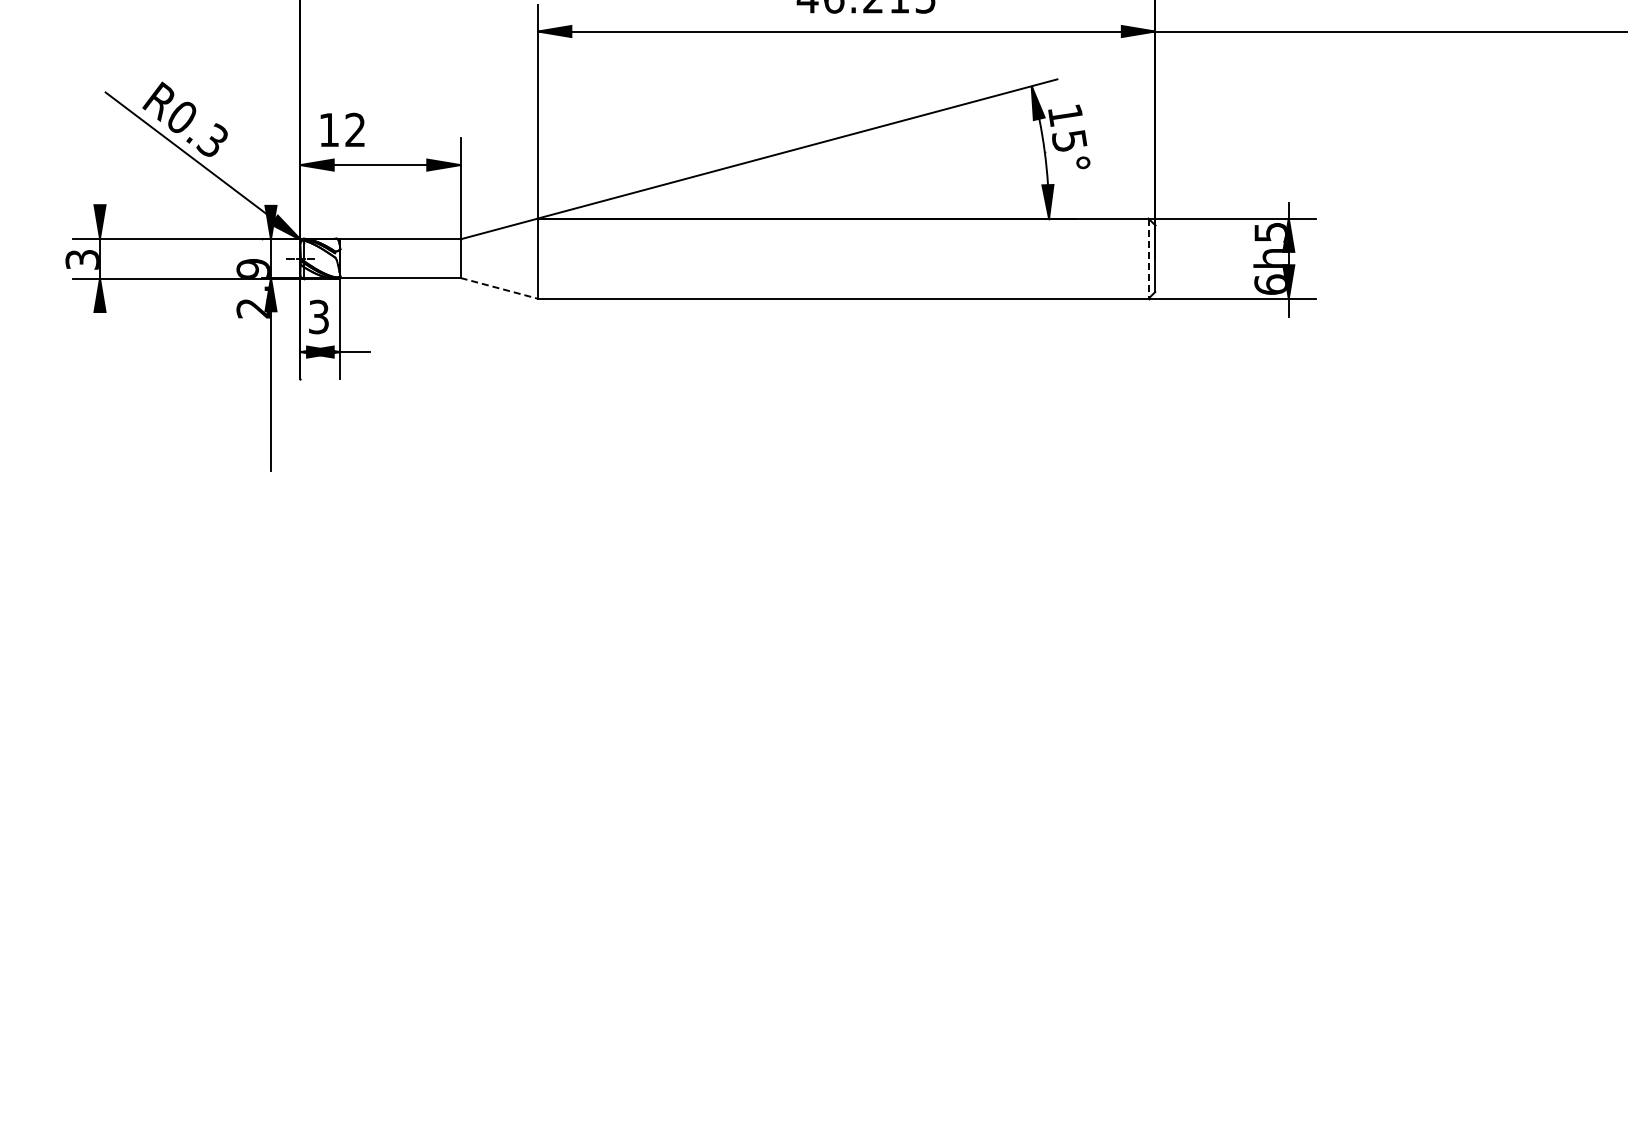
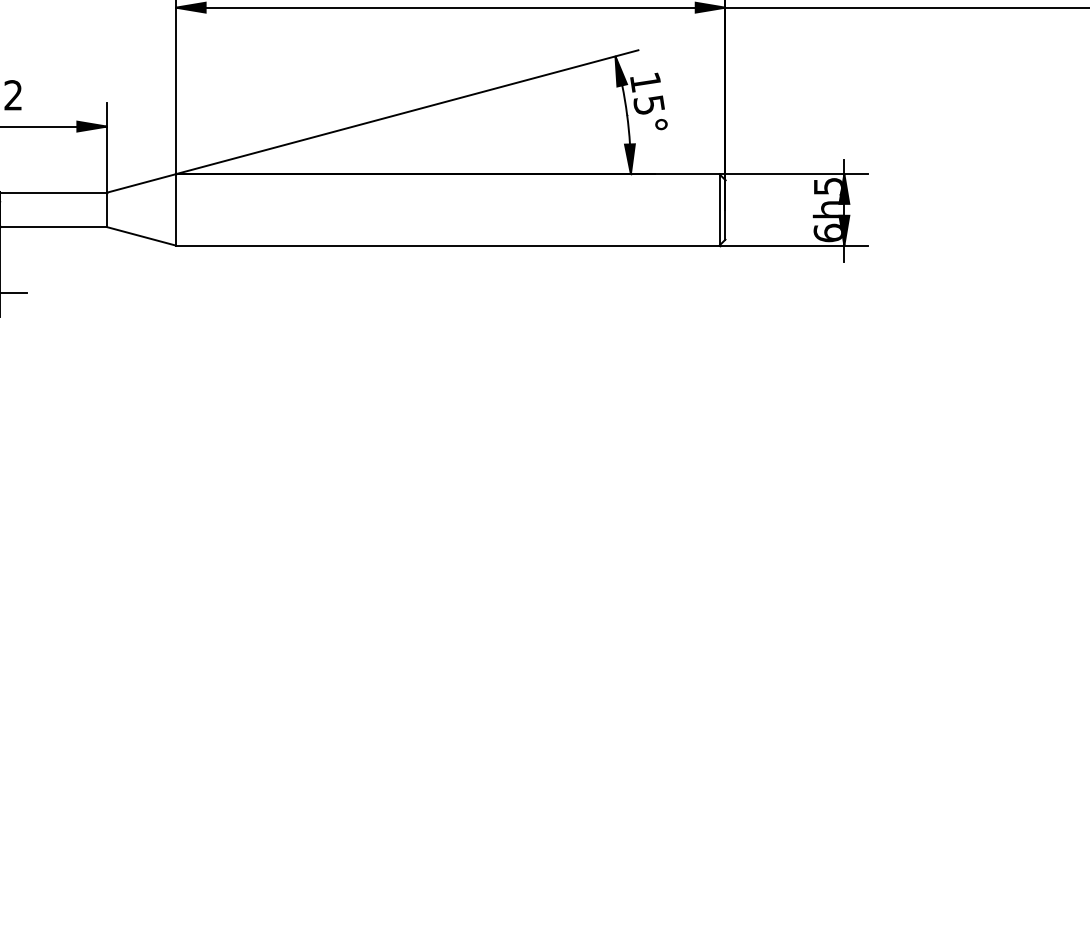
line: (1148, 259) -> (719, 210), dashed -> solid
line: (499, 288) -> (141, 236), dashed -> solid

